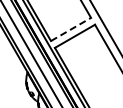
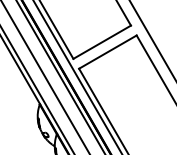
line: (71, 29) -> (102, 42), dashed -> solid

